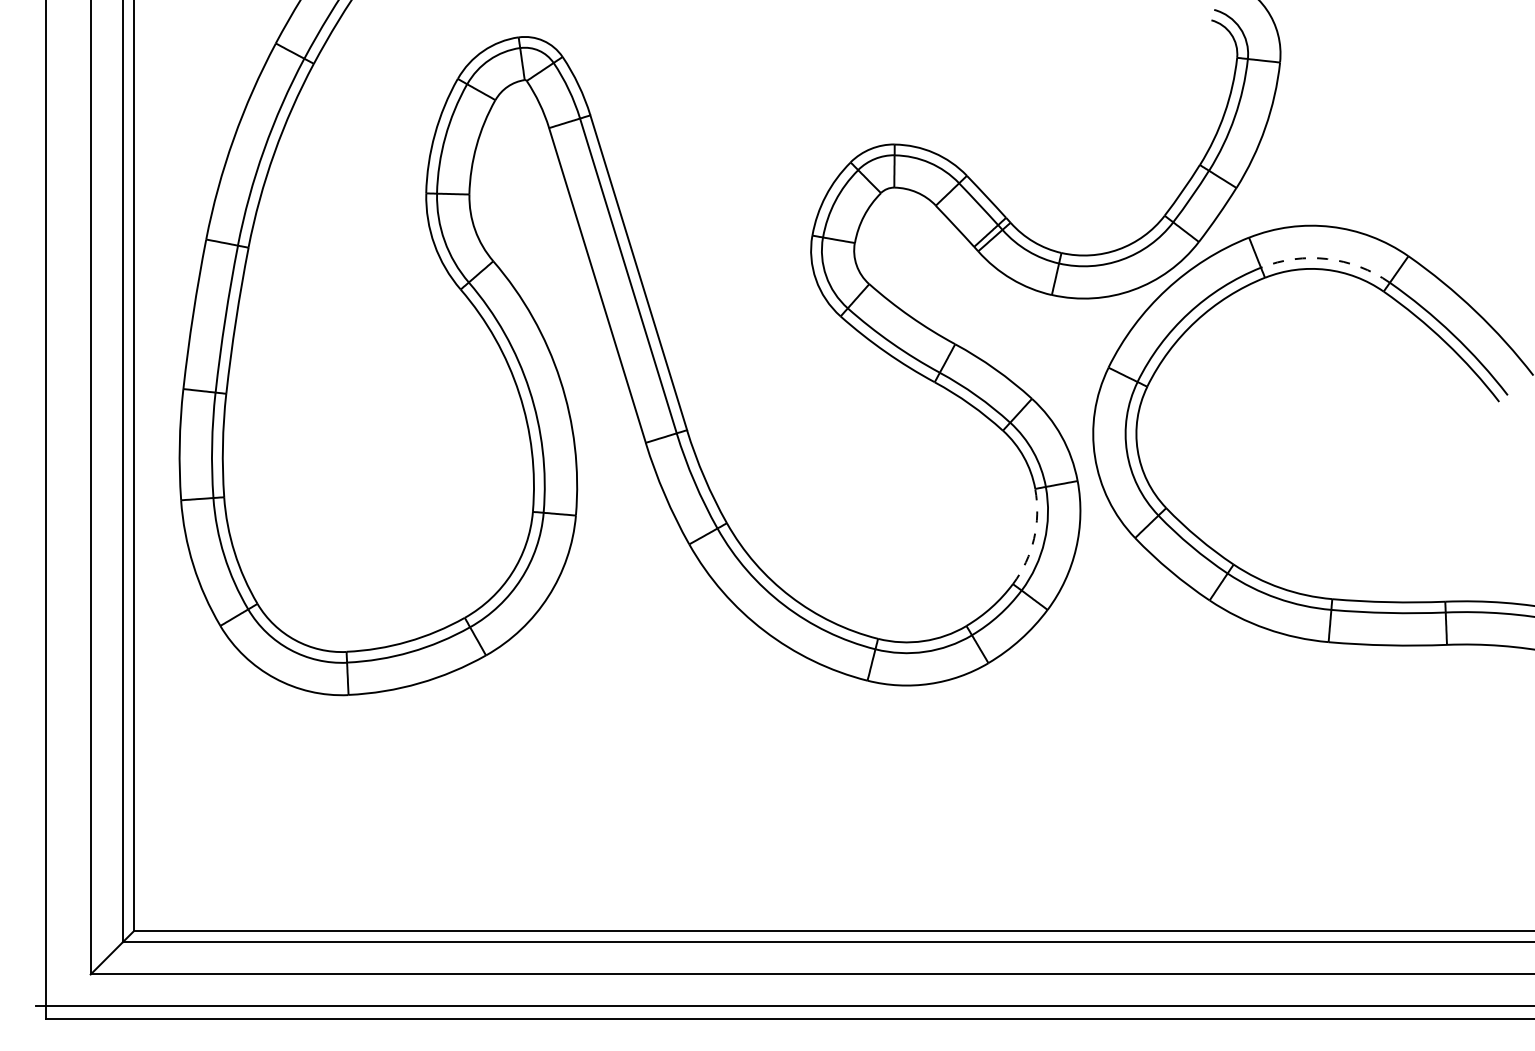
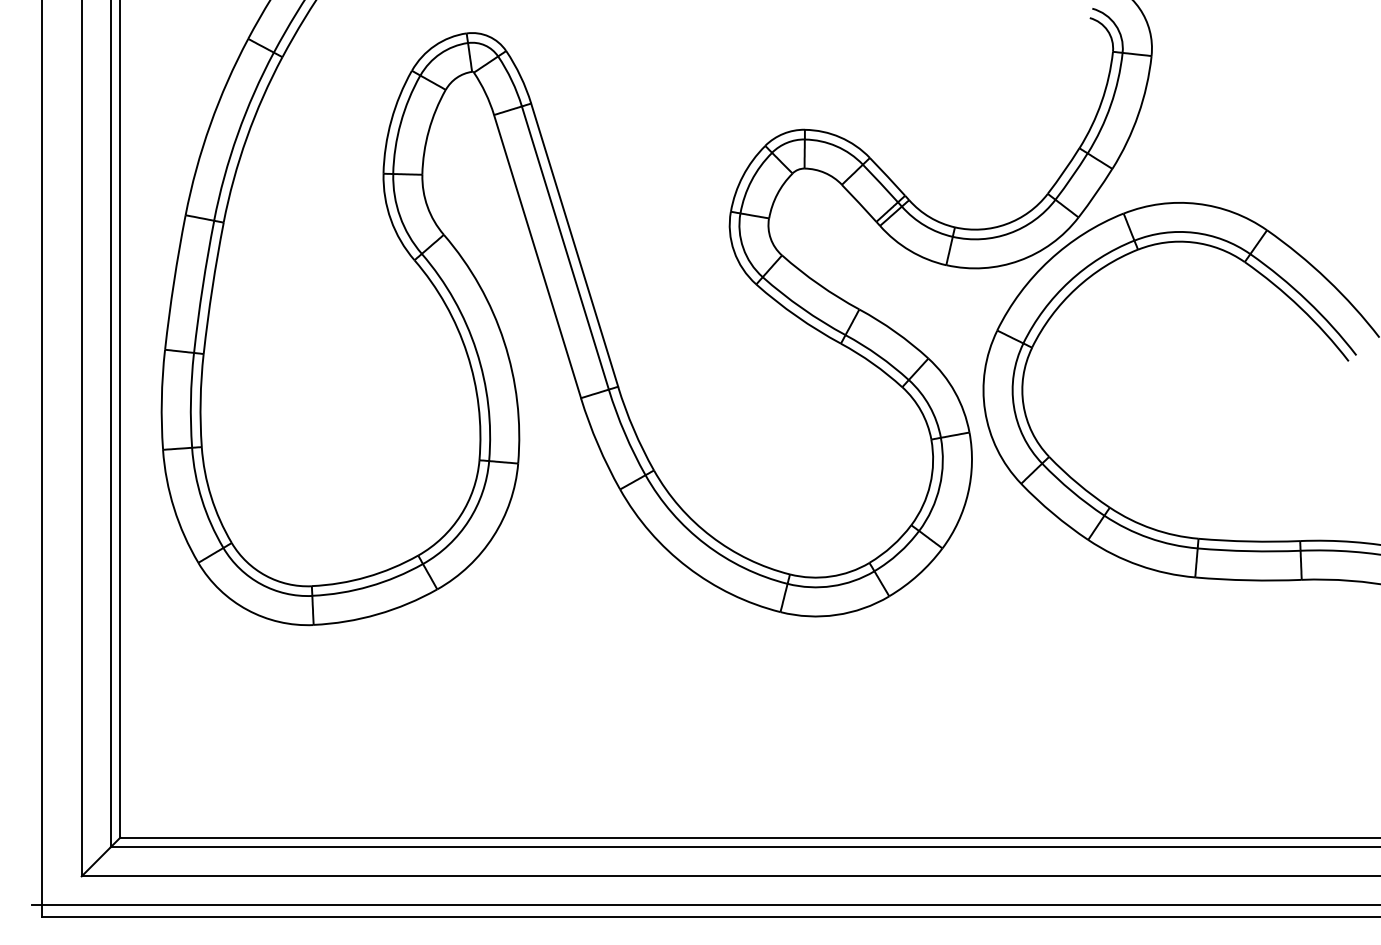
arc: (1327, 258) -> (1194, 232), dashed -> solid
arc: (1034, 538) -> (930, 484), dashed -> solid

